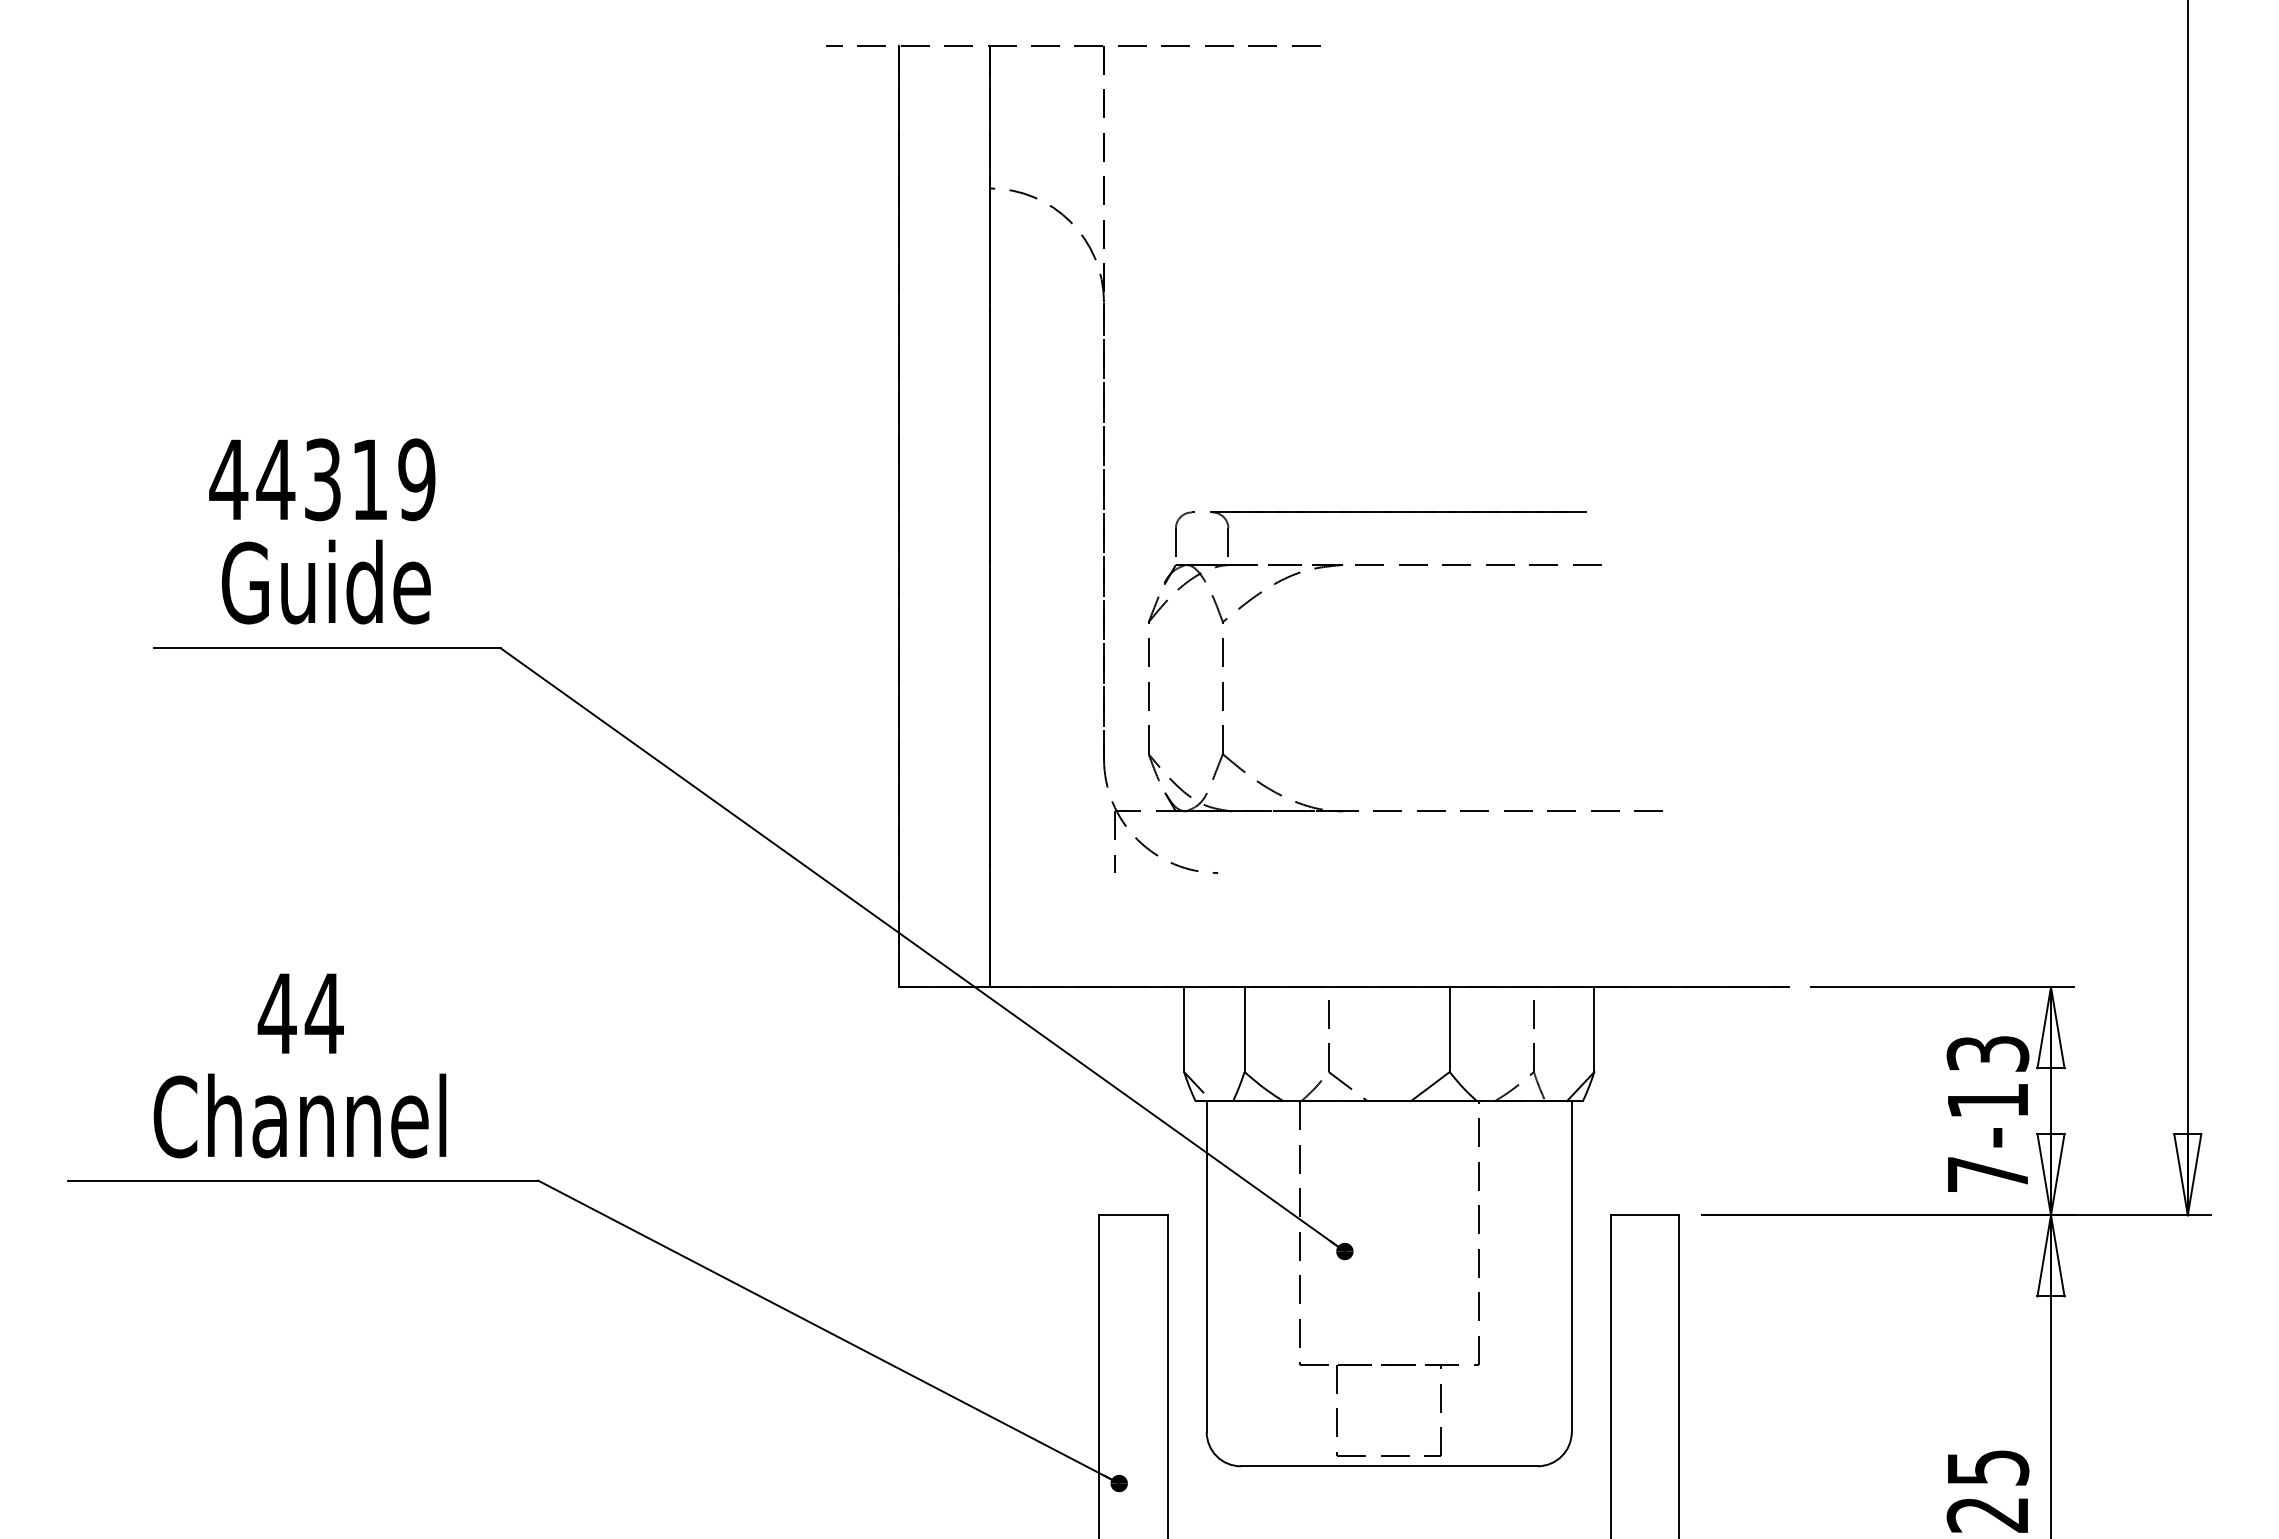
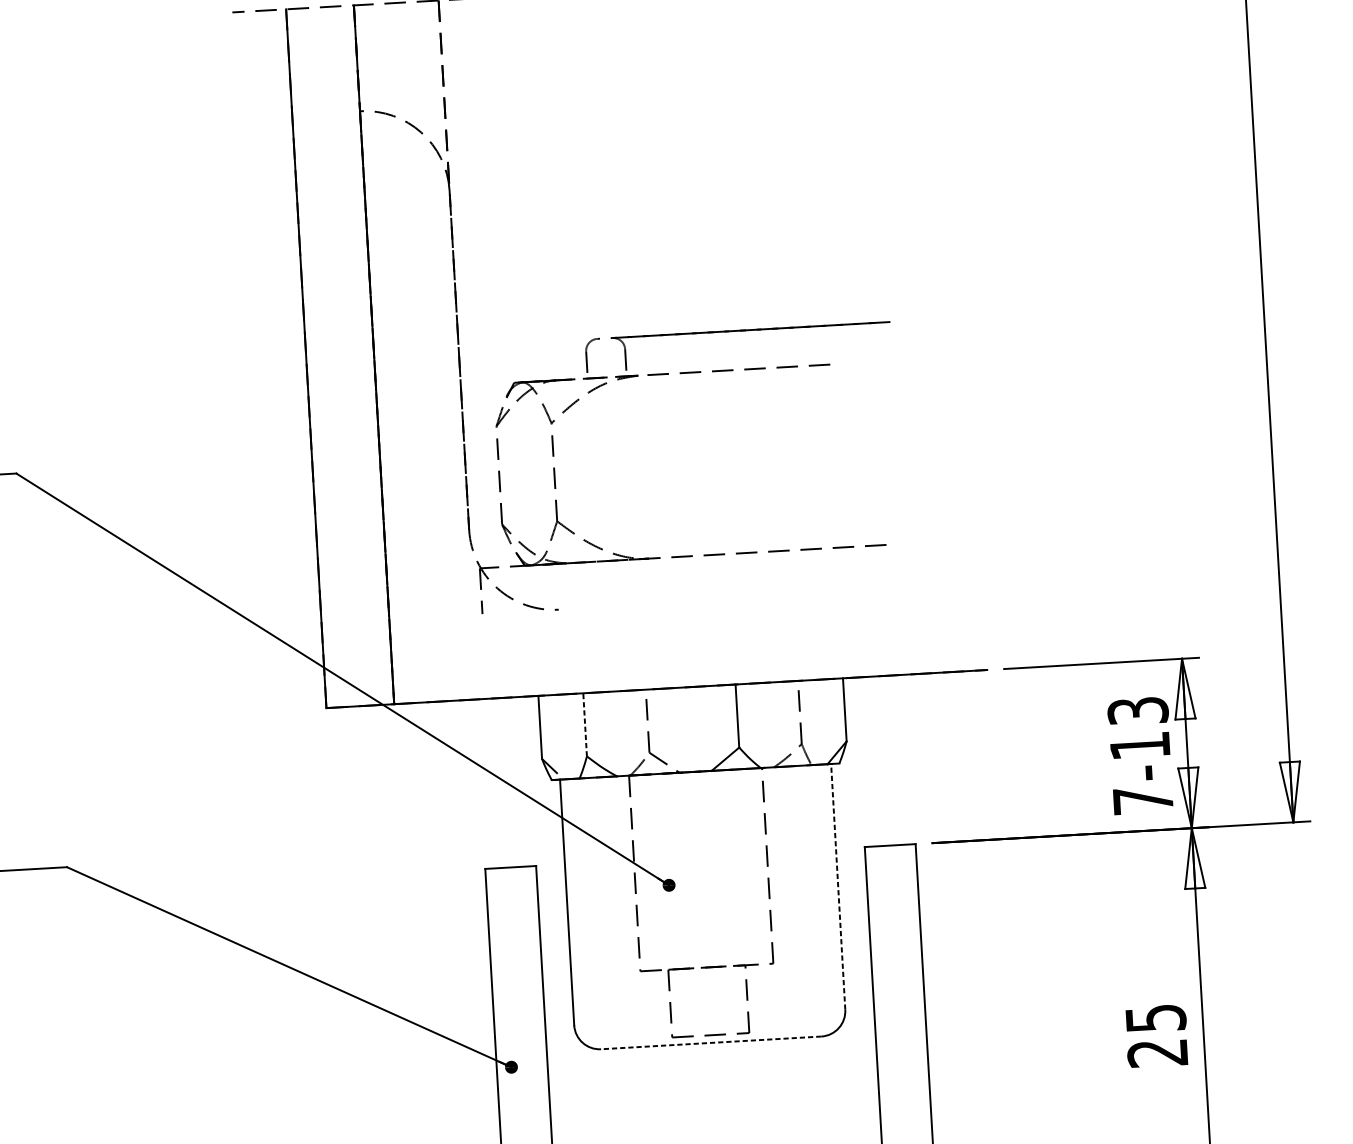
part: (1380, 512) -> (737, 330), moved
line: (1244, 1029) -> (585, 724), solid -> dashed
line: (1571, 1266) -> (837, 886), solid -> dashed
line: (1388, 1466) -> (710, 1043), solid -> dashed

